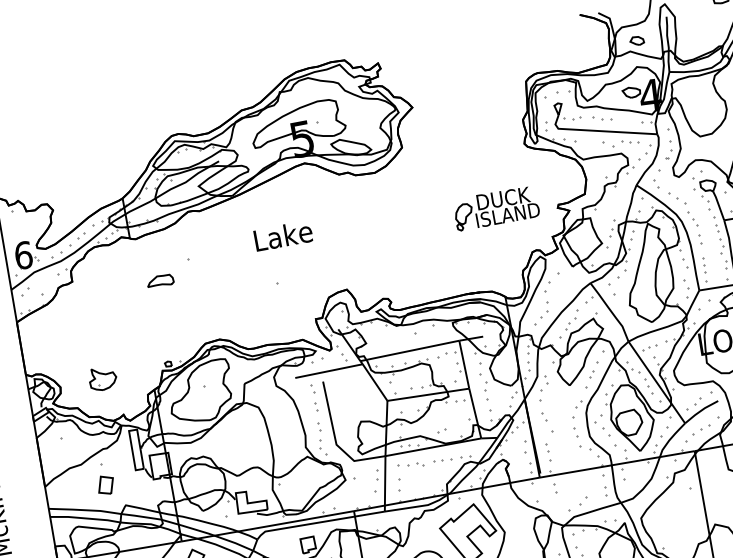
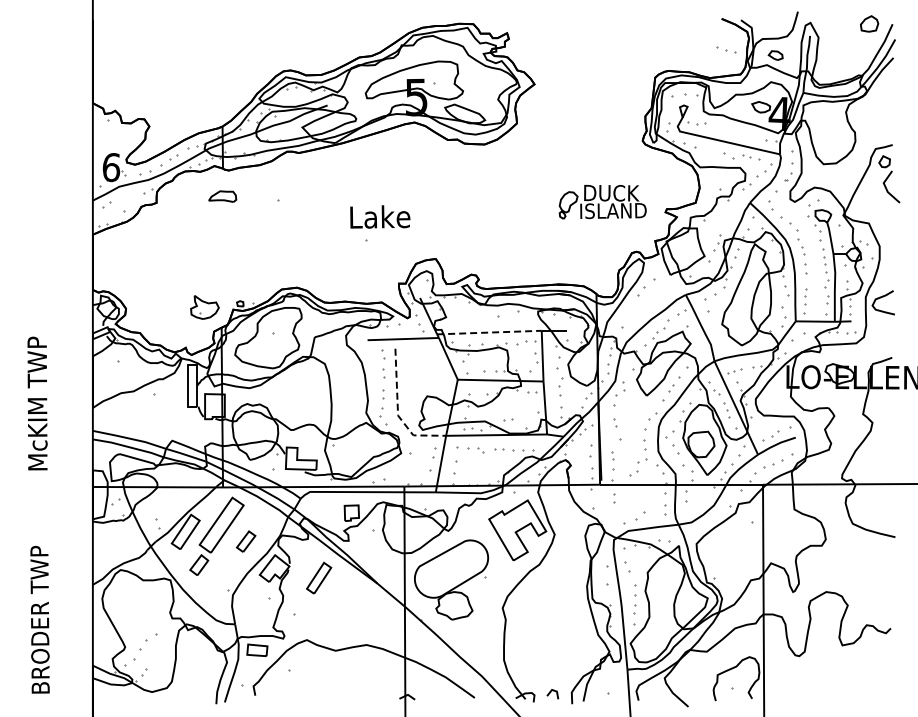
part: (602, 118) -> (726, 49), moved
text: (283, 235) -> (380, 216), moved
part: (160, 280) -> (222, 196), moved
part: (544, 309) -> (634, 468), moved
line: (409, 350) -> (489, 332), solid -> dashed
part: (102, 378) -> (204, 307), moved
line: (335, 441) -> (397, 412), solid -> dashed
part: (106, 484) -> (155, 416), removed

